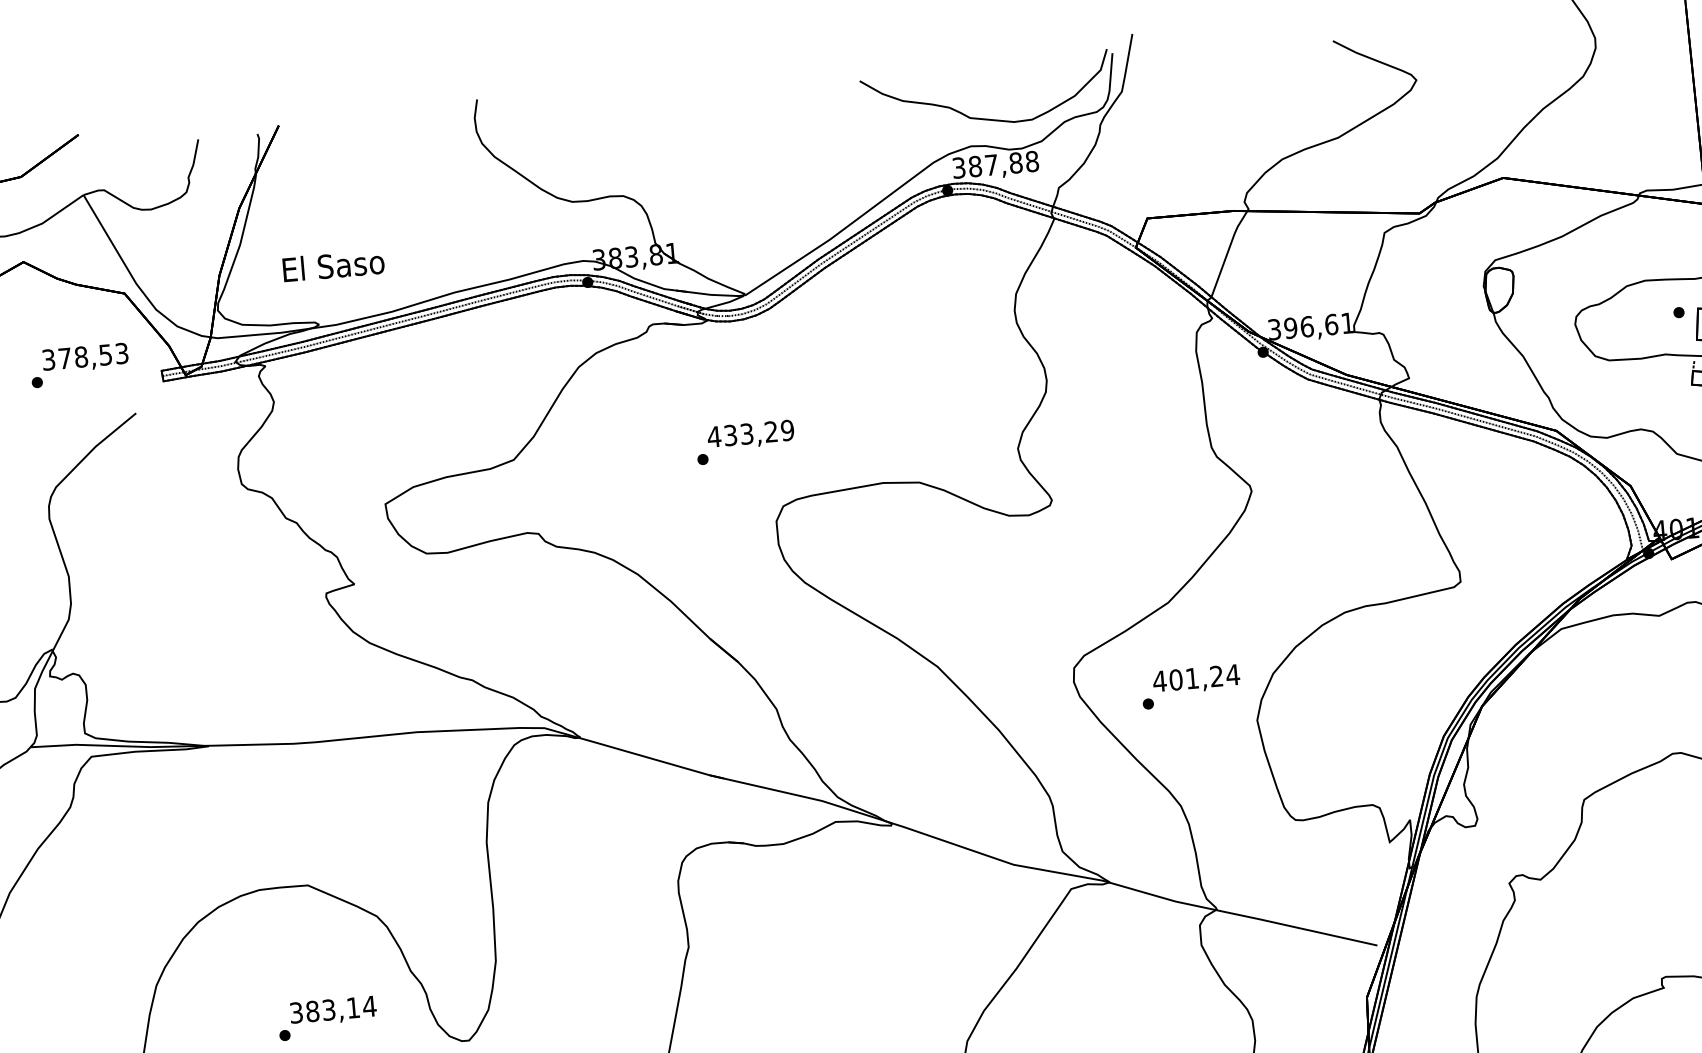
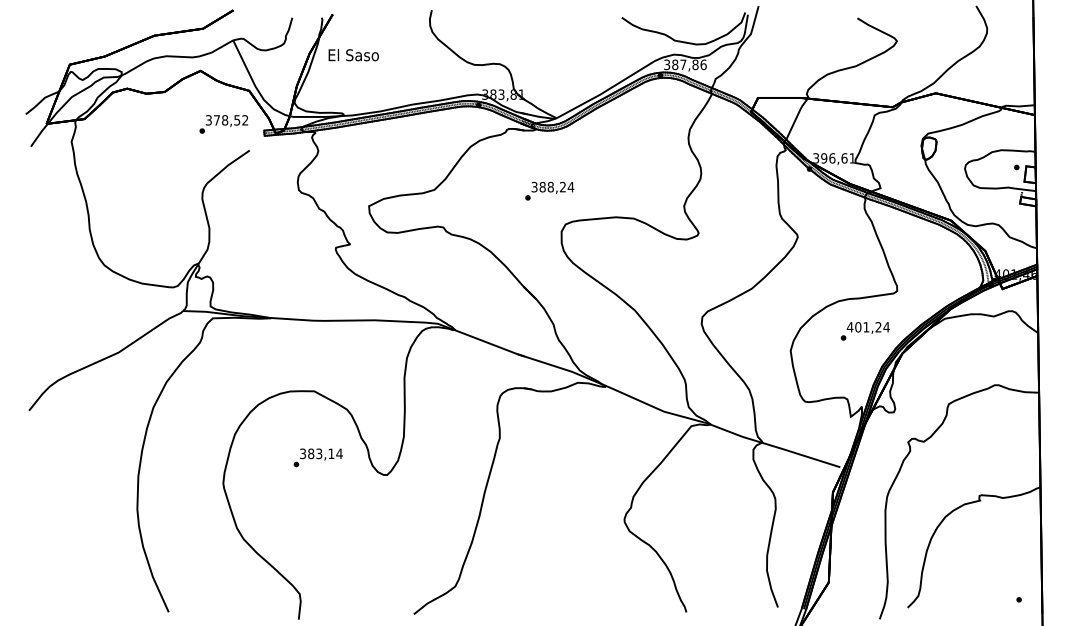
text: (1031, 160) -> (703, 64), 387,88 -> 387,86
text: (332, 264) -> (353, 54), moved
text: (122, 353) -> (245, 120), 378,53 -> 378,52
text: (750, 432) -> (552, 186), 433,29 -> 388,24
text: (1189, 687) -> (864, 331), moved

